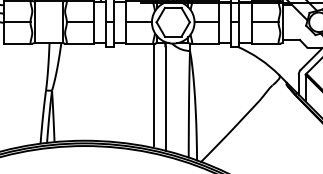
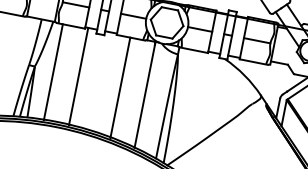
line: (96, 91) -> (78, 75), added
line: (71, 92) -> (53, 72), added
line: (153, 94) -> (120, 87), moved

